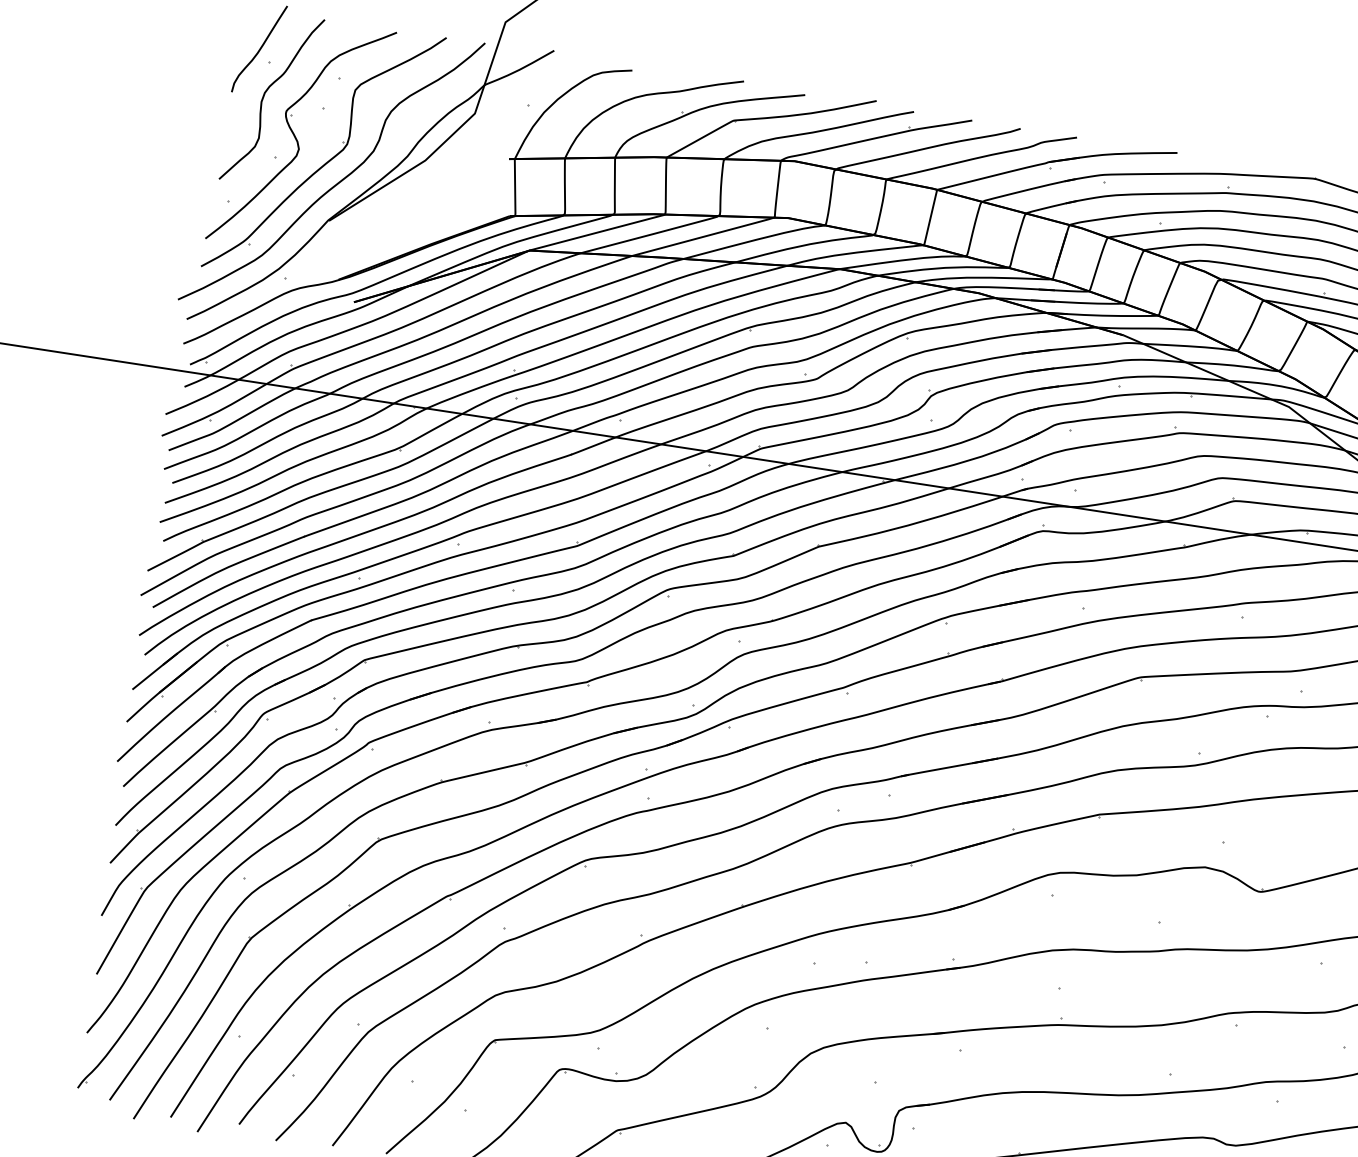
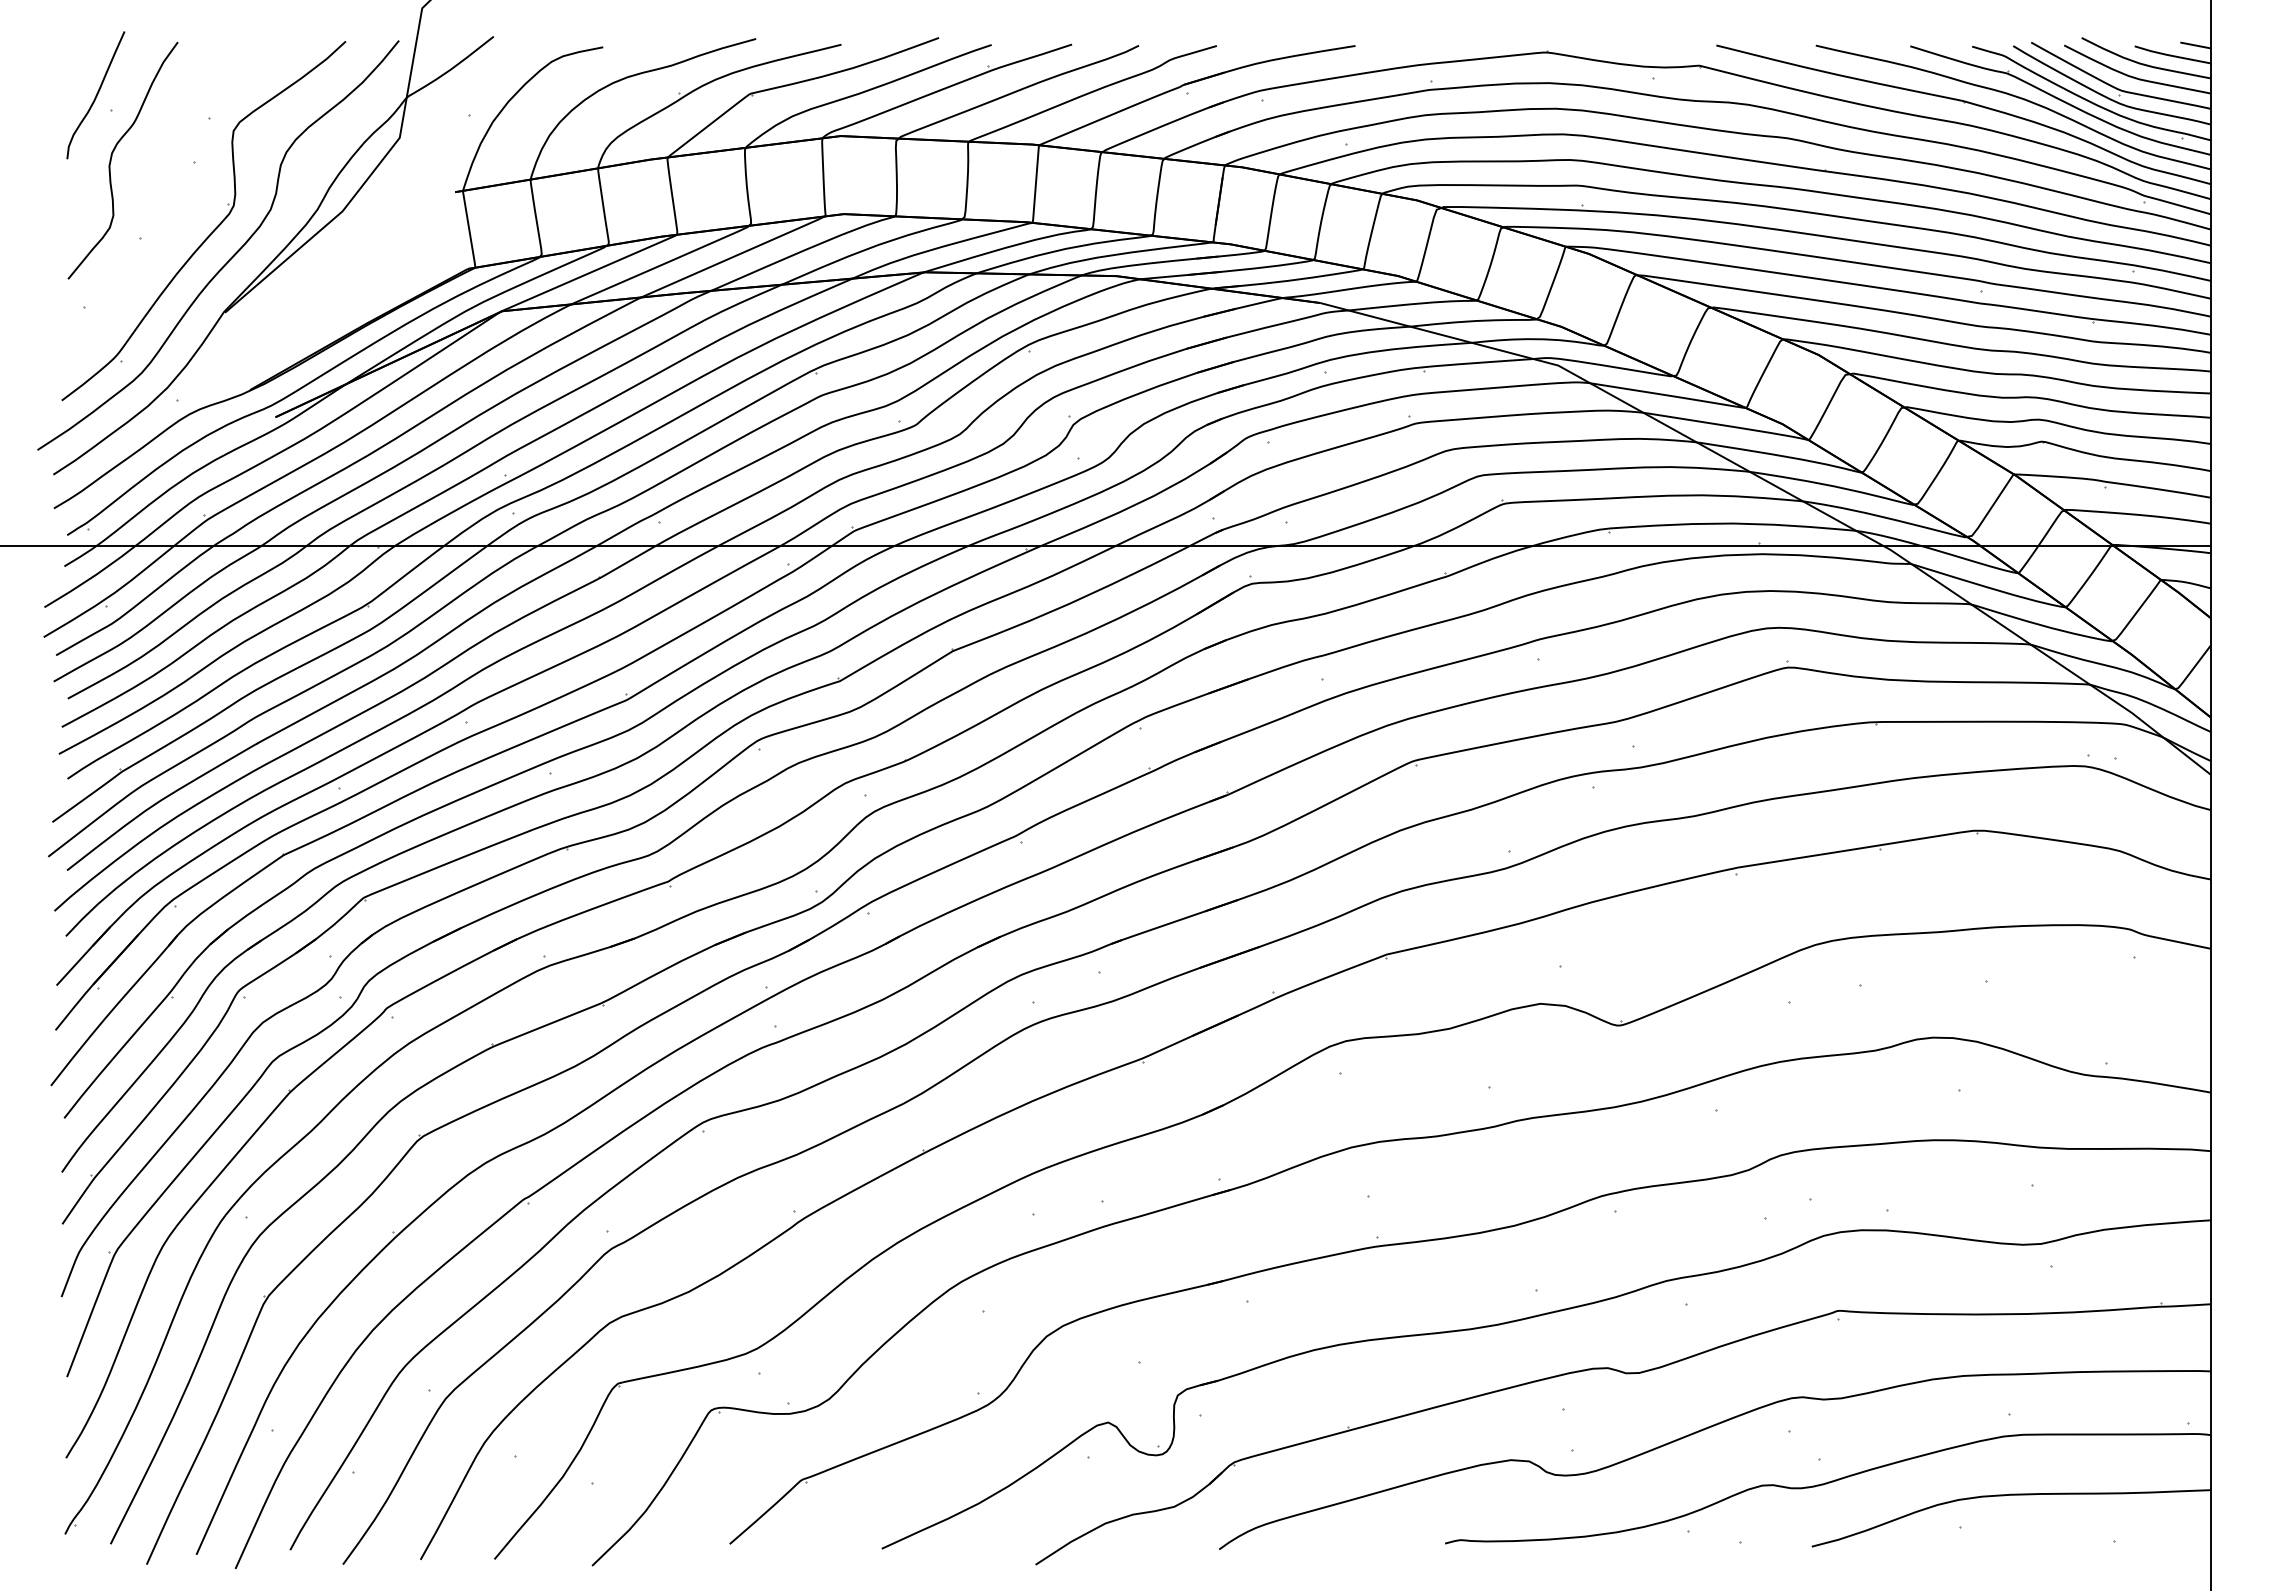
part: (296, 137) -> (163, 206), removed

